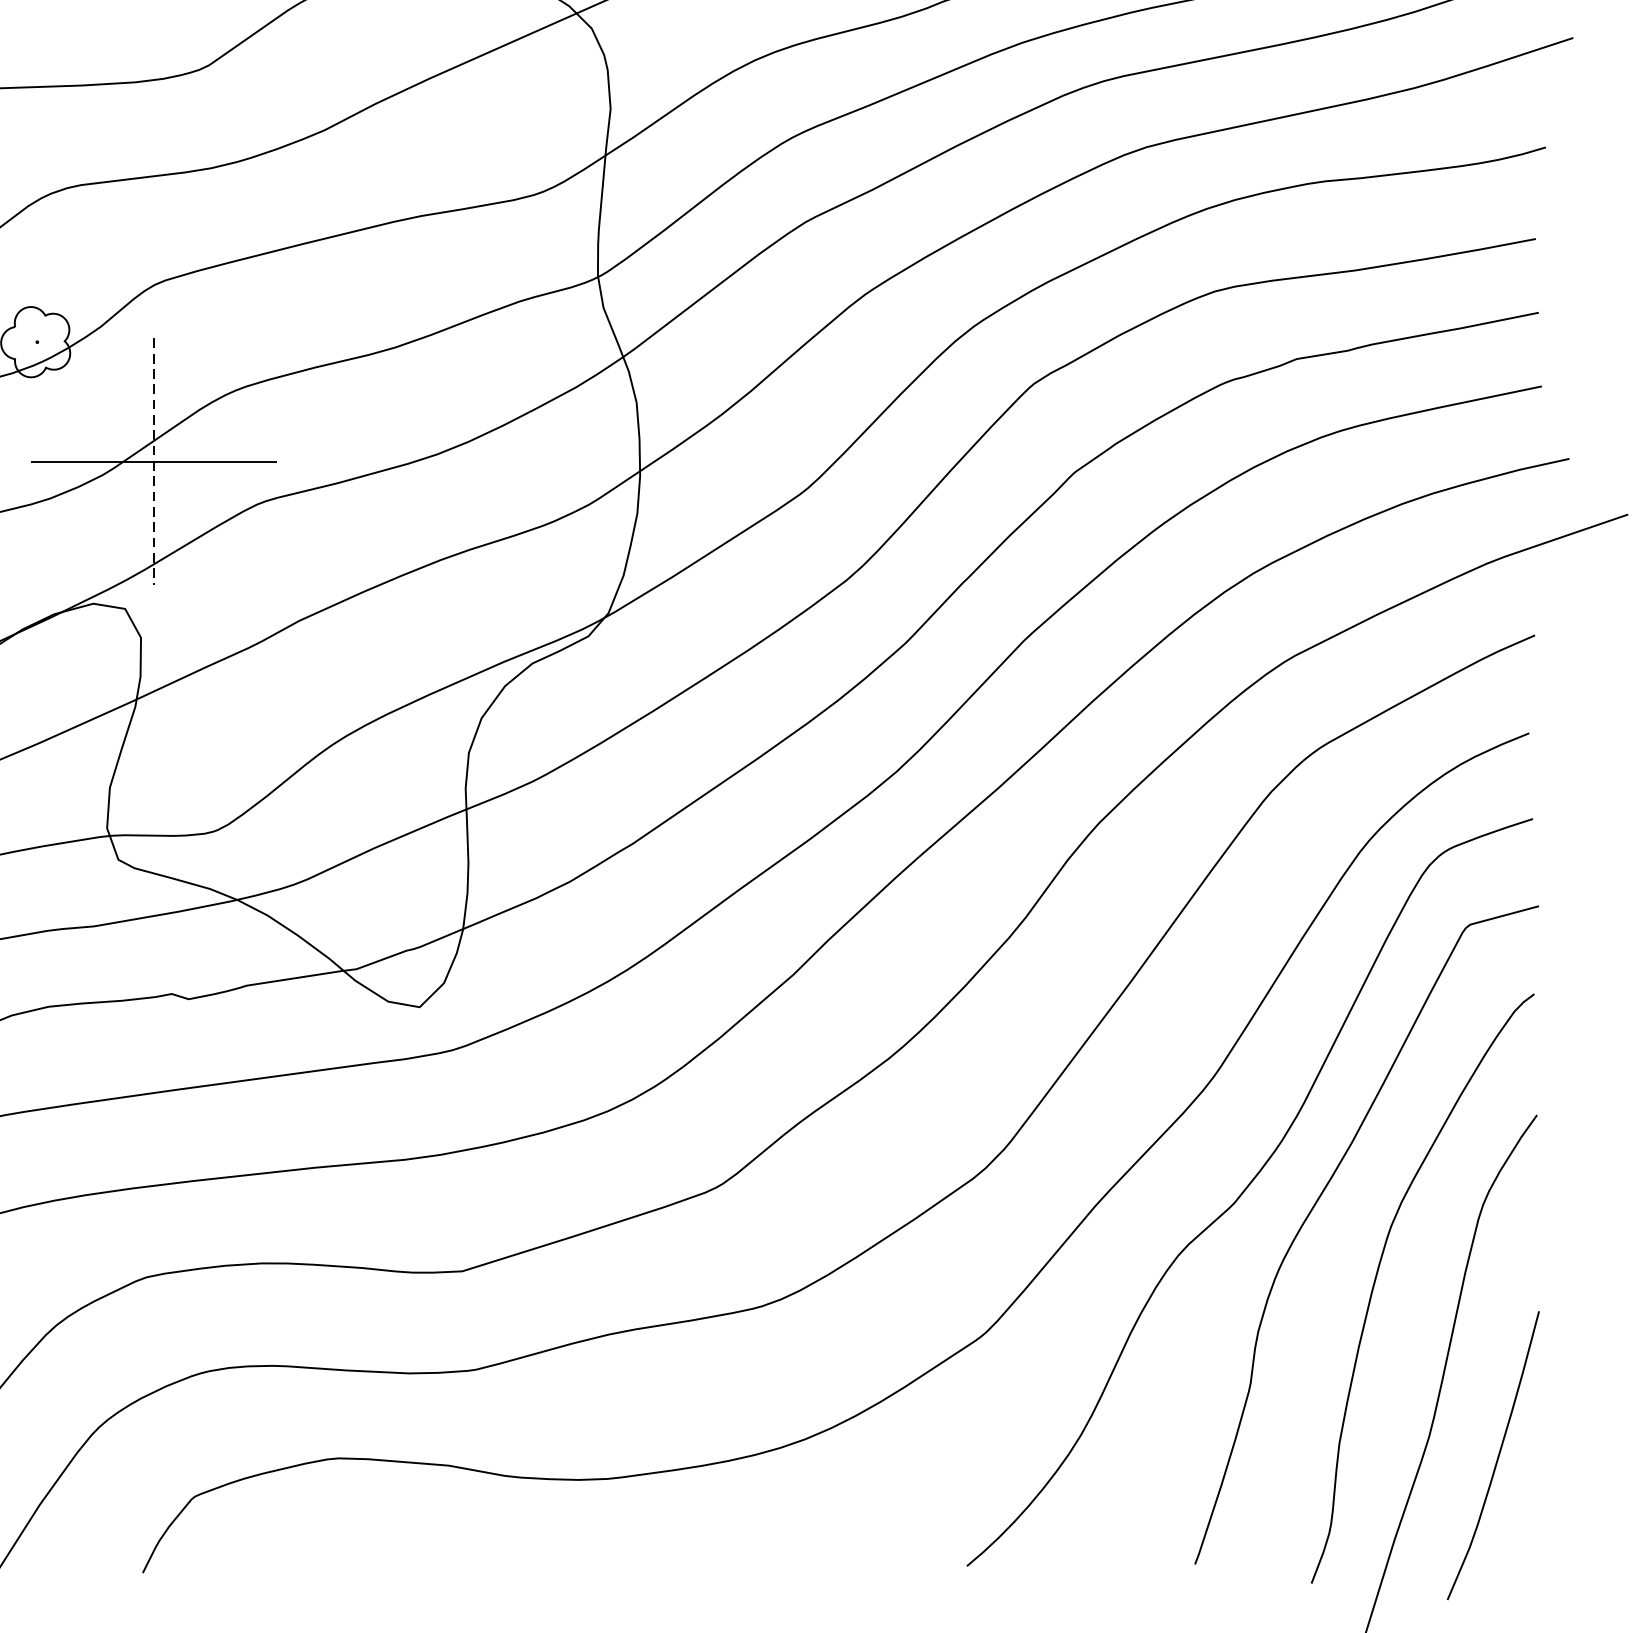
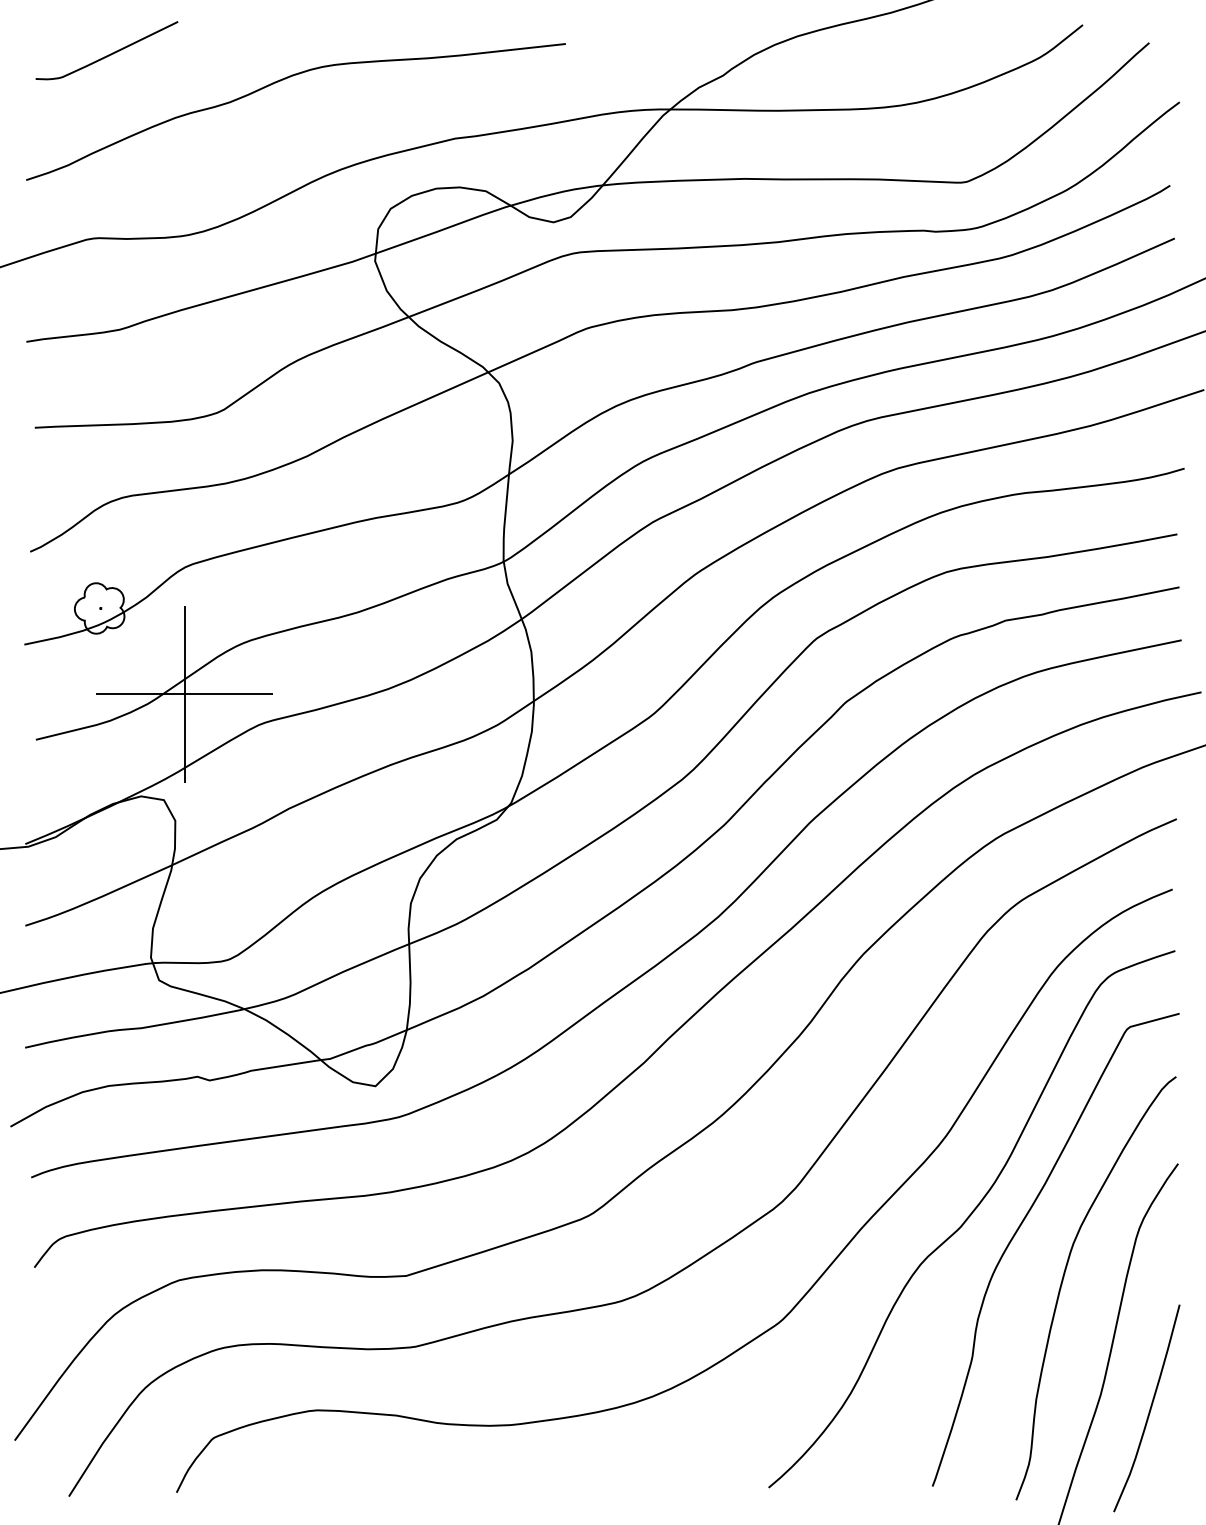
line: (153, 461) -> (184, 694), dashed -> solid

